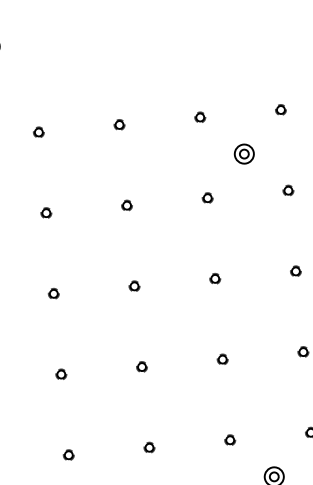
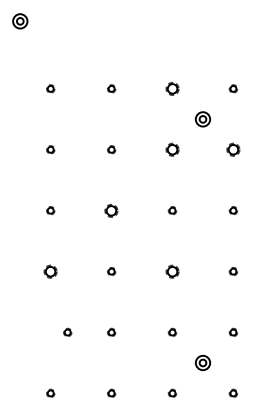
part: (200, 116) -> (172, 88), size x1.6
part: (288, 190) -> (233, 149), size x1.6
part: (207, 197) -> (172, 149), size x1.6
part: (134, 286) -> (111, 210), size x1.6
part: (222, 359) -> (172, 271), size x1.6
part: (60, 374) -> (50, 271), size x1.6
part: (68, 453) -> (67, 331), moved

